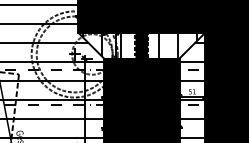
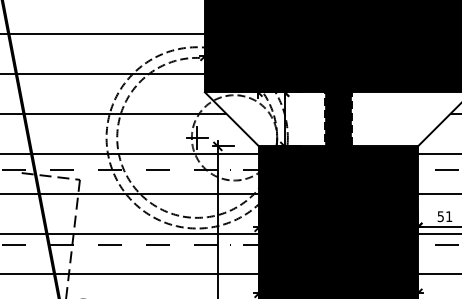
hatch: (139, 45) -> (333, 118), removed

